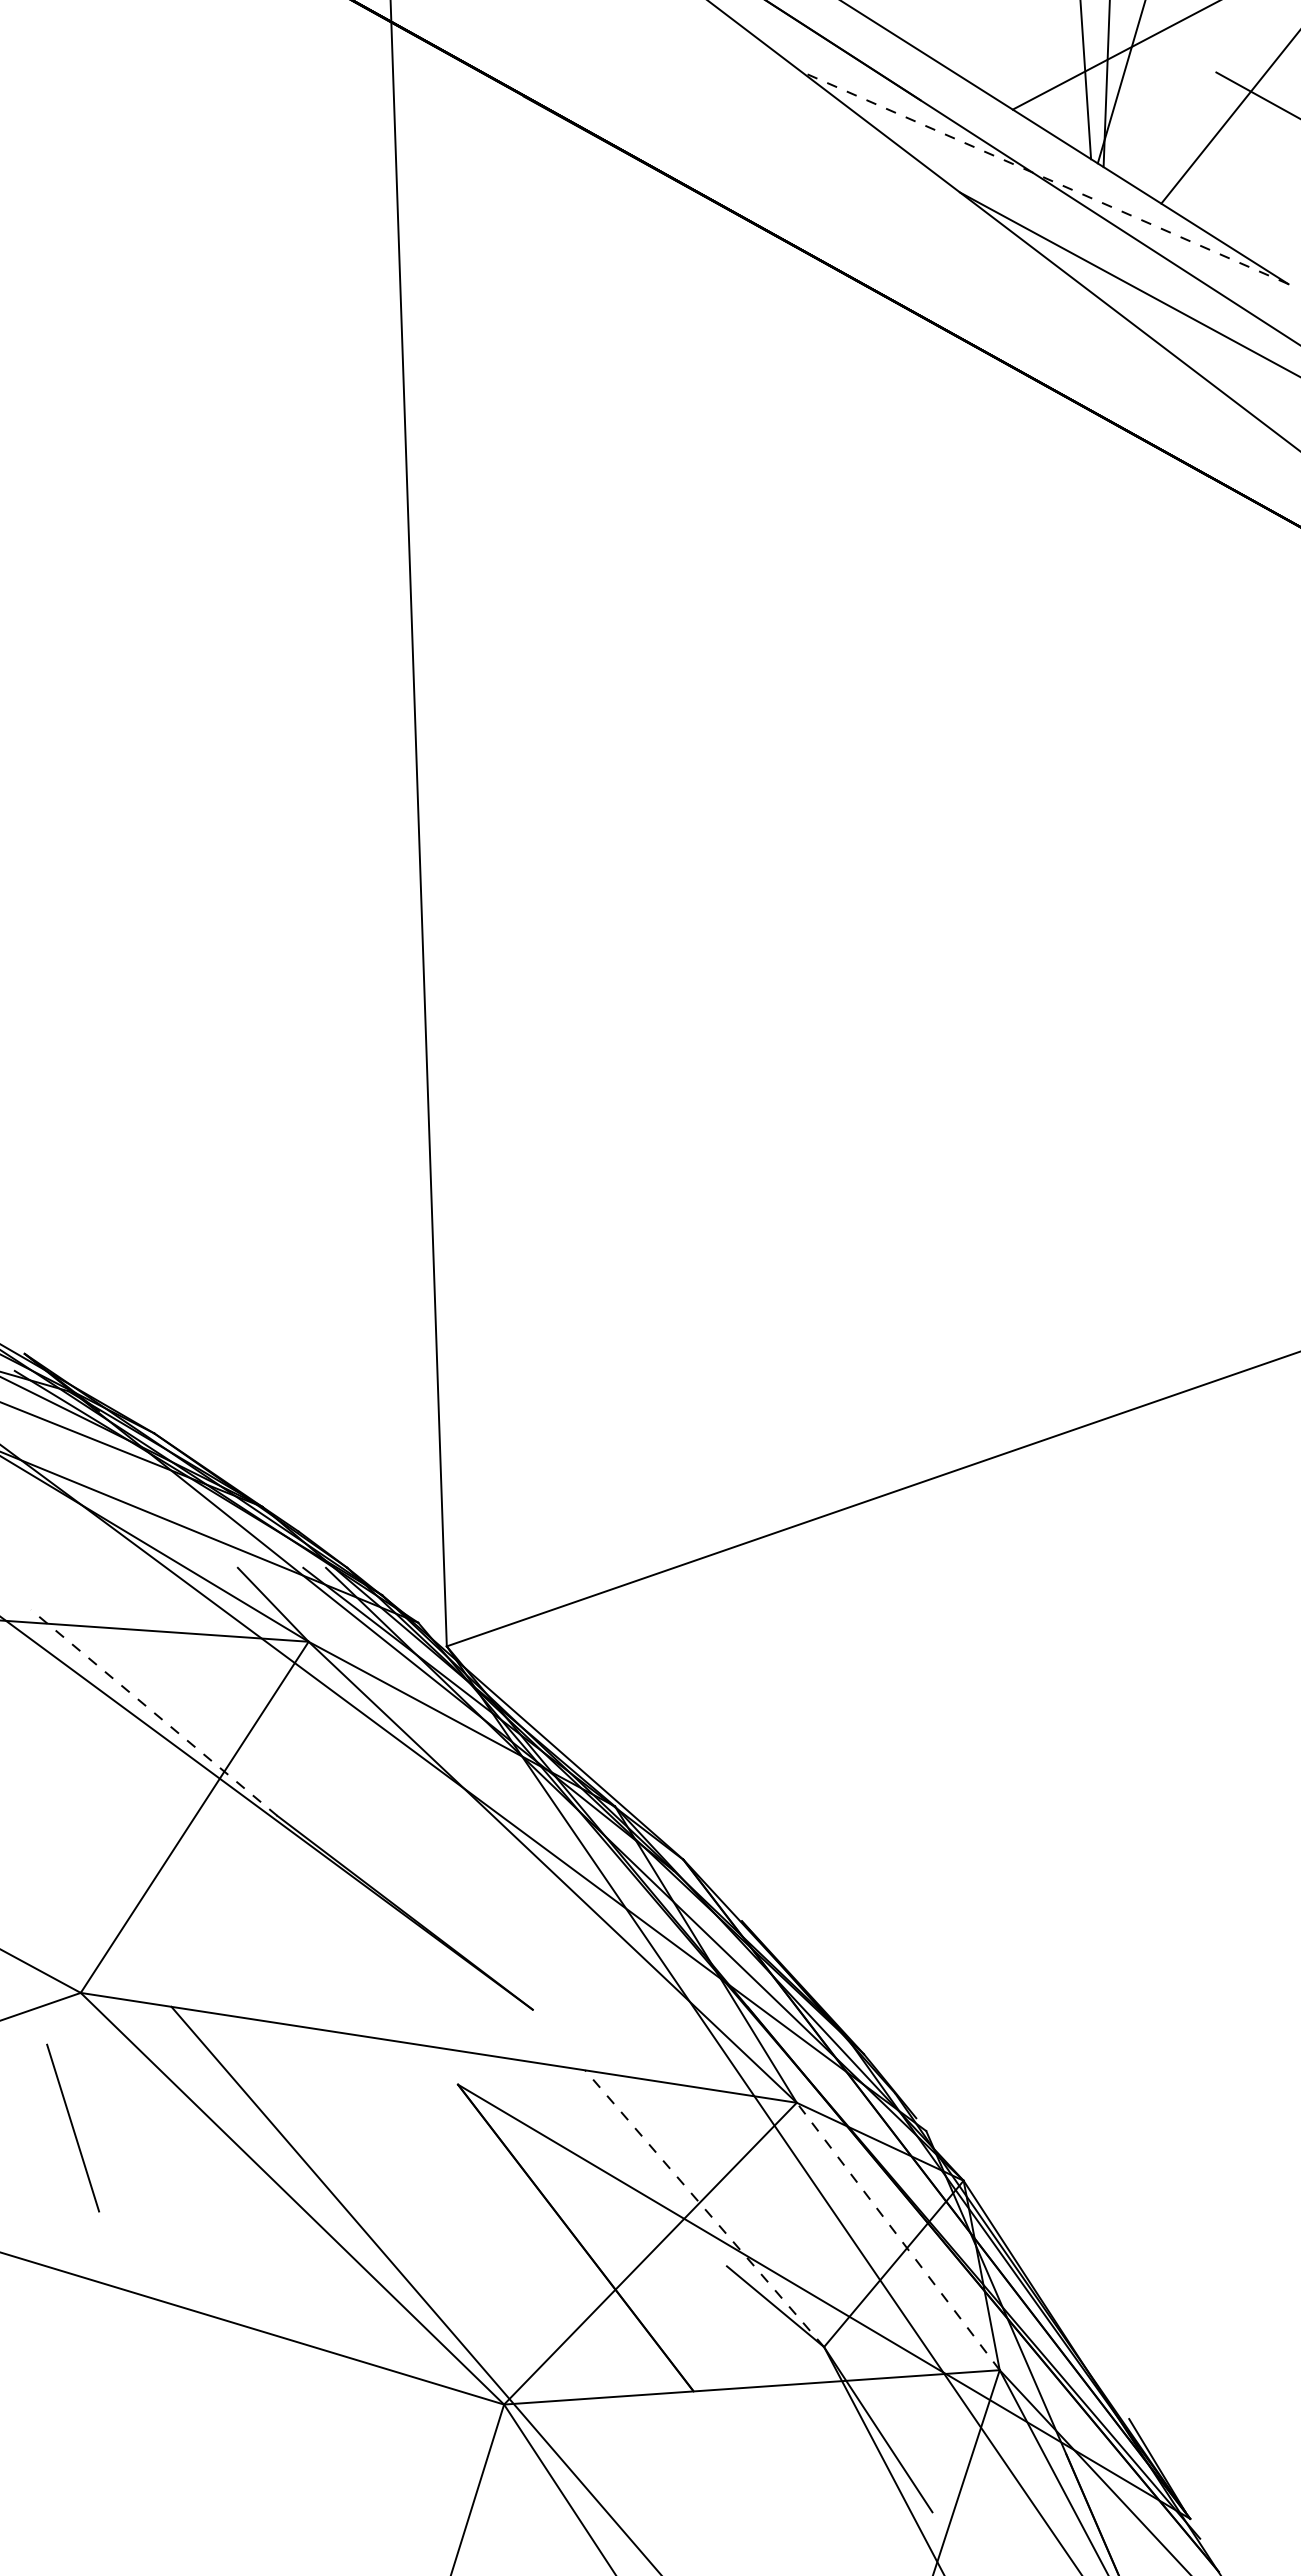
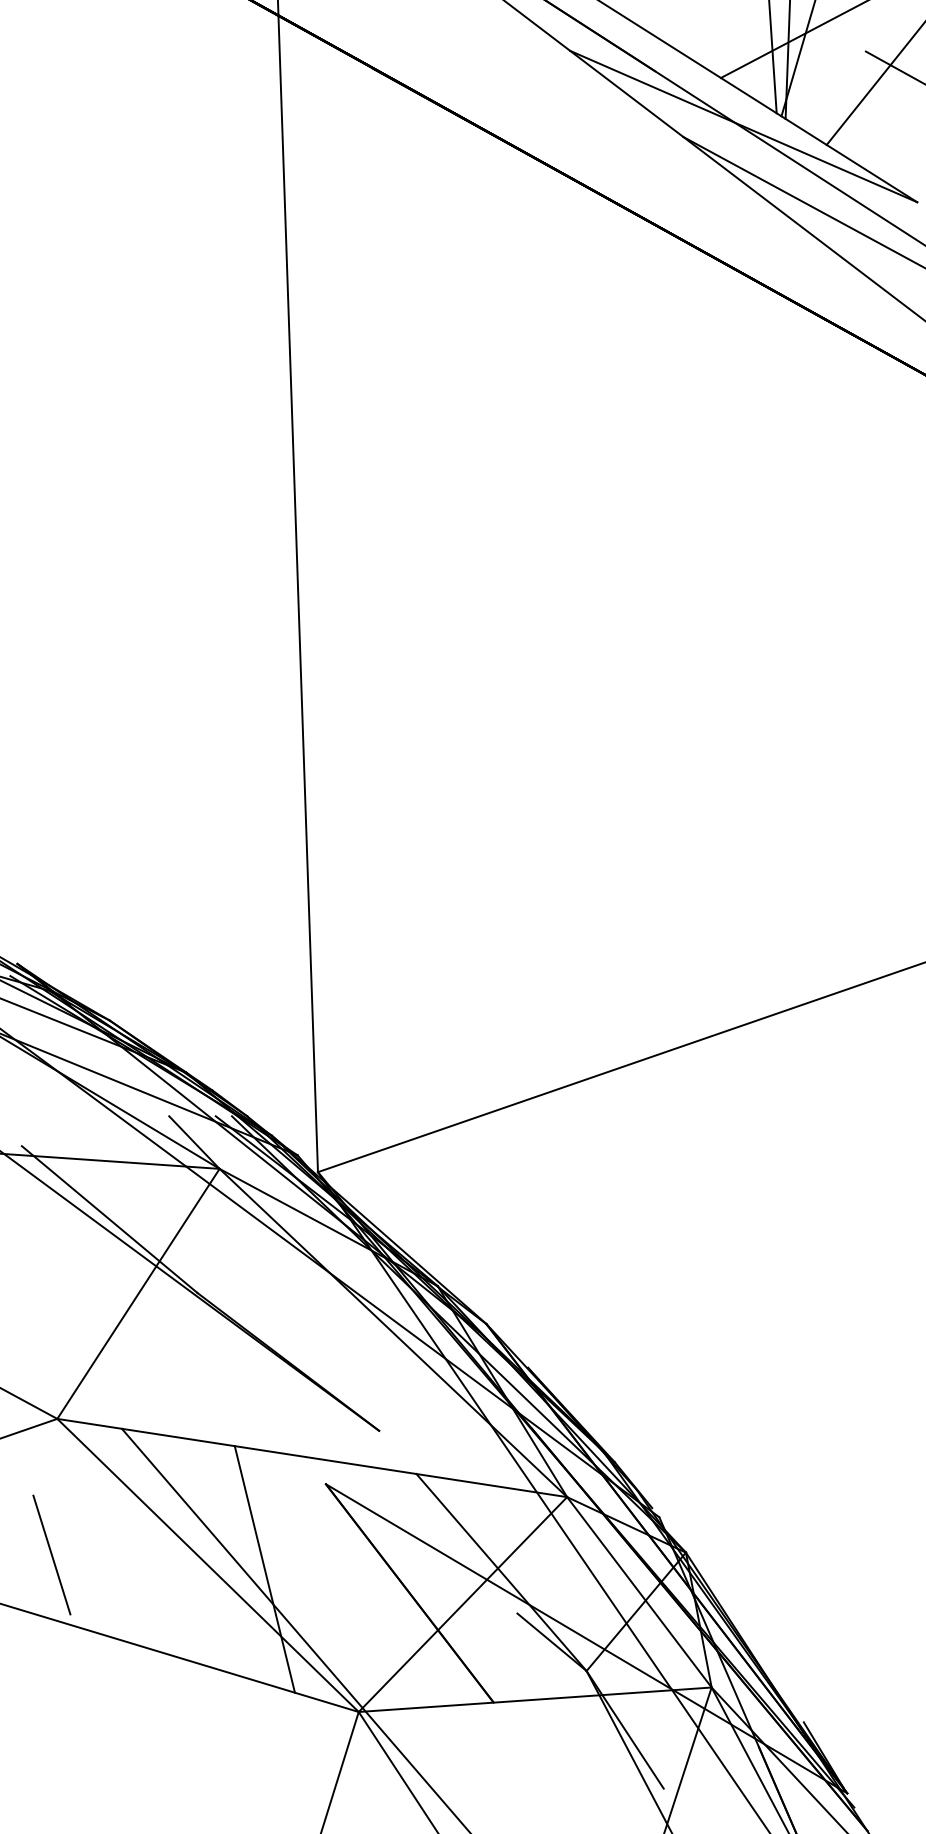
line: (1044, 177) -> (743, 126), dashed -> solid
line: (154, 1712) -> (109, 1219), dashed -> solid
line: (72, 2127) -> (51, 1554), moved
line: (371, 2204) -> (264, 1569), added
line: (704, 2208) -> (501, 1572), dashed -> solid
line: (898, 2236) -> (639, 1592), dashed -> solid

